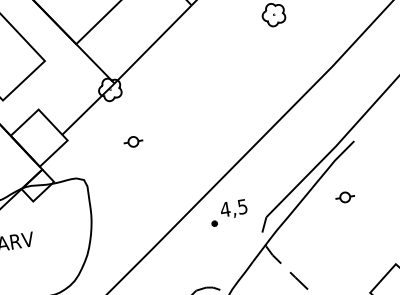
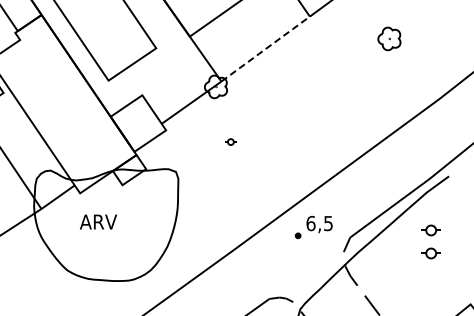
line: (153, 44) -> (265, 49), solid -> dashed
part: (132, 141) -> (230, 141), size x0.6
text: (224, 209) -> (310, 223), 4,5 -> 6,5
part: (348, 220) -> (430, 253), added

